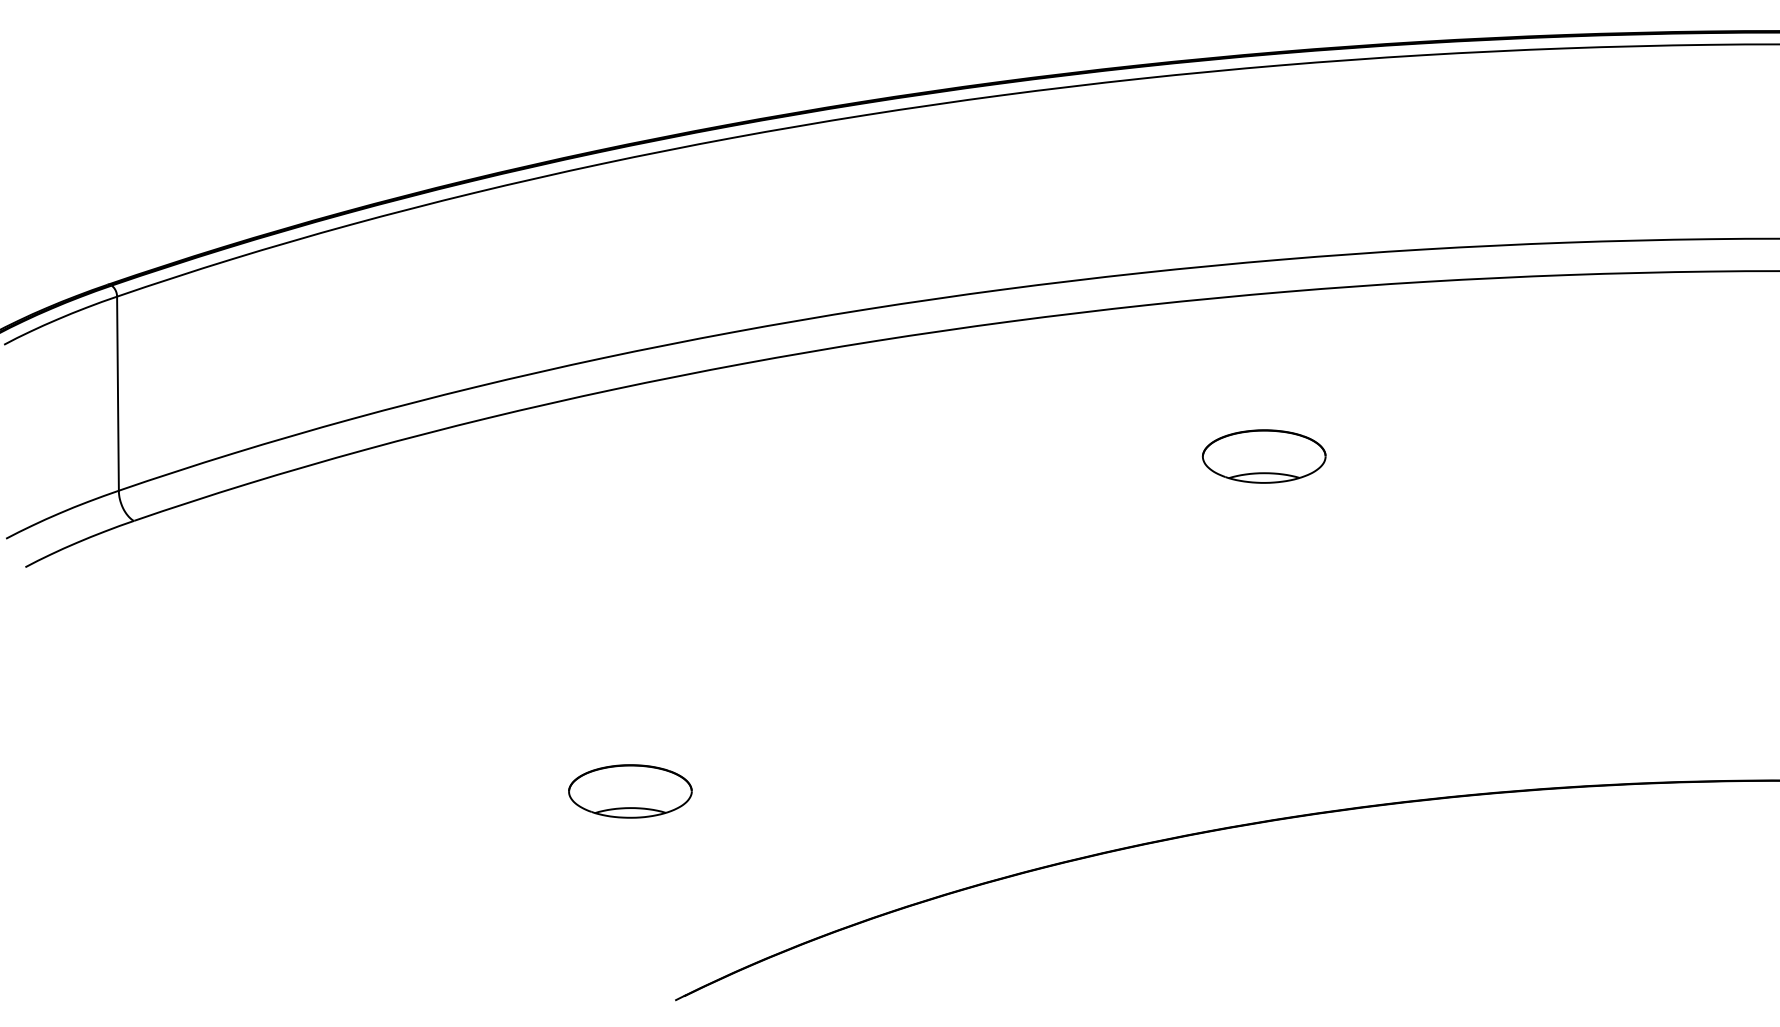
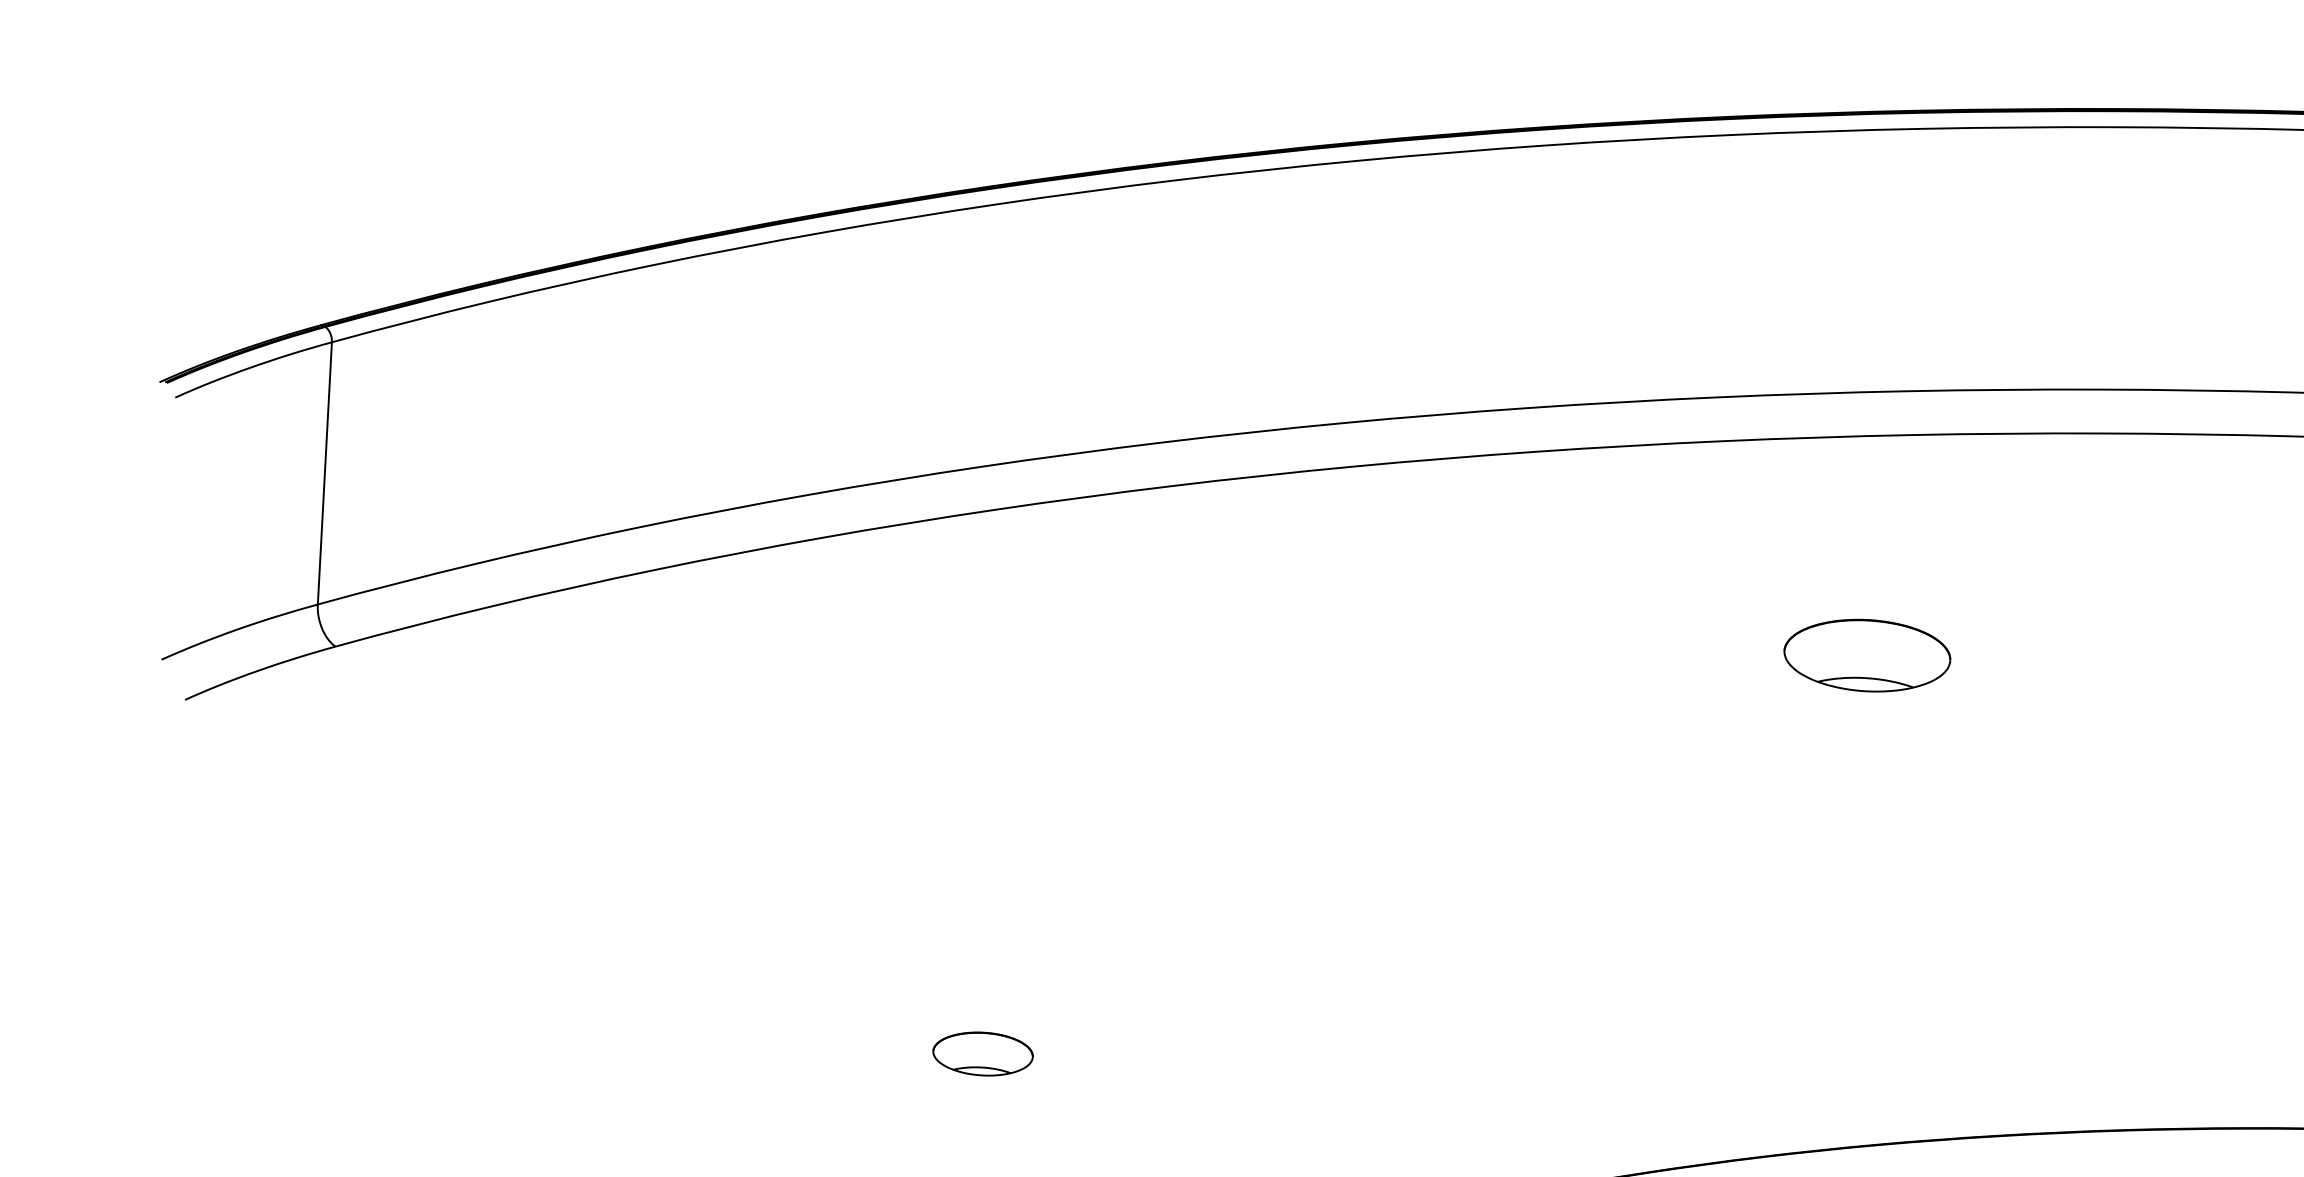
part: (630, 791) -> (983, 1054), size x0.6

